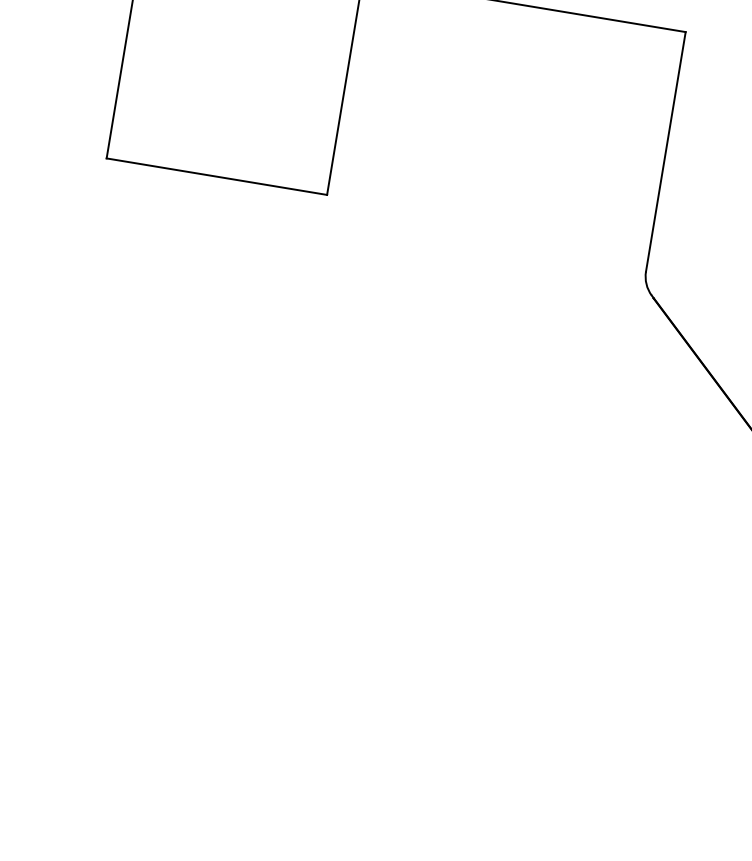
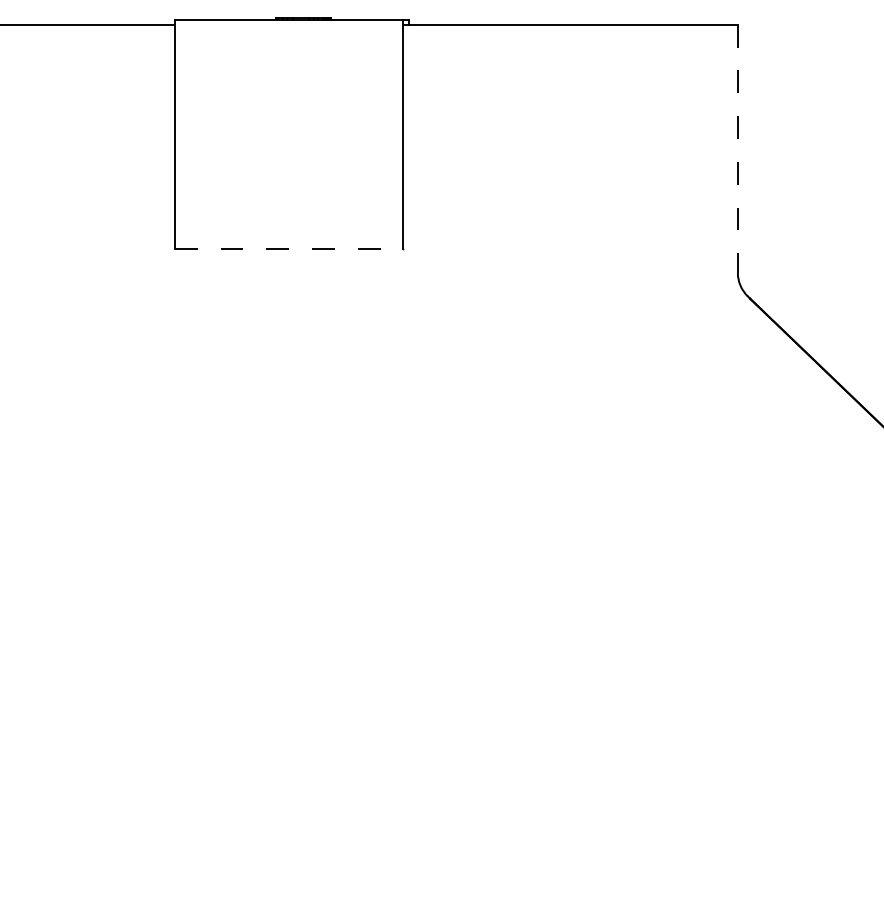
line: (665, 152) -> (737, 149), solid -> dashed
line: (217, 176) -> (289, 248), solid -> dashed

